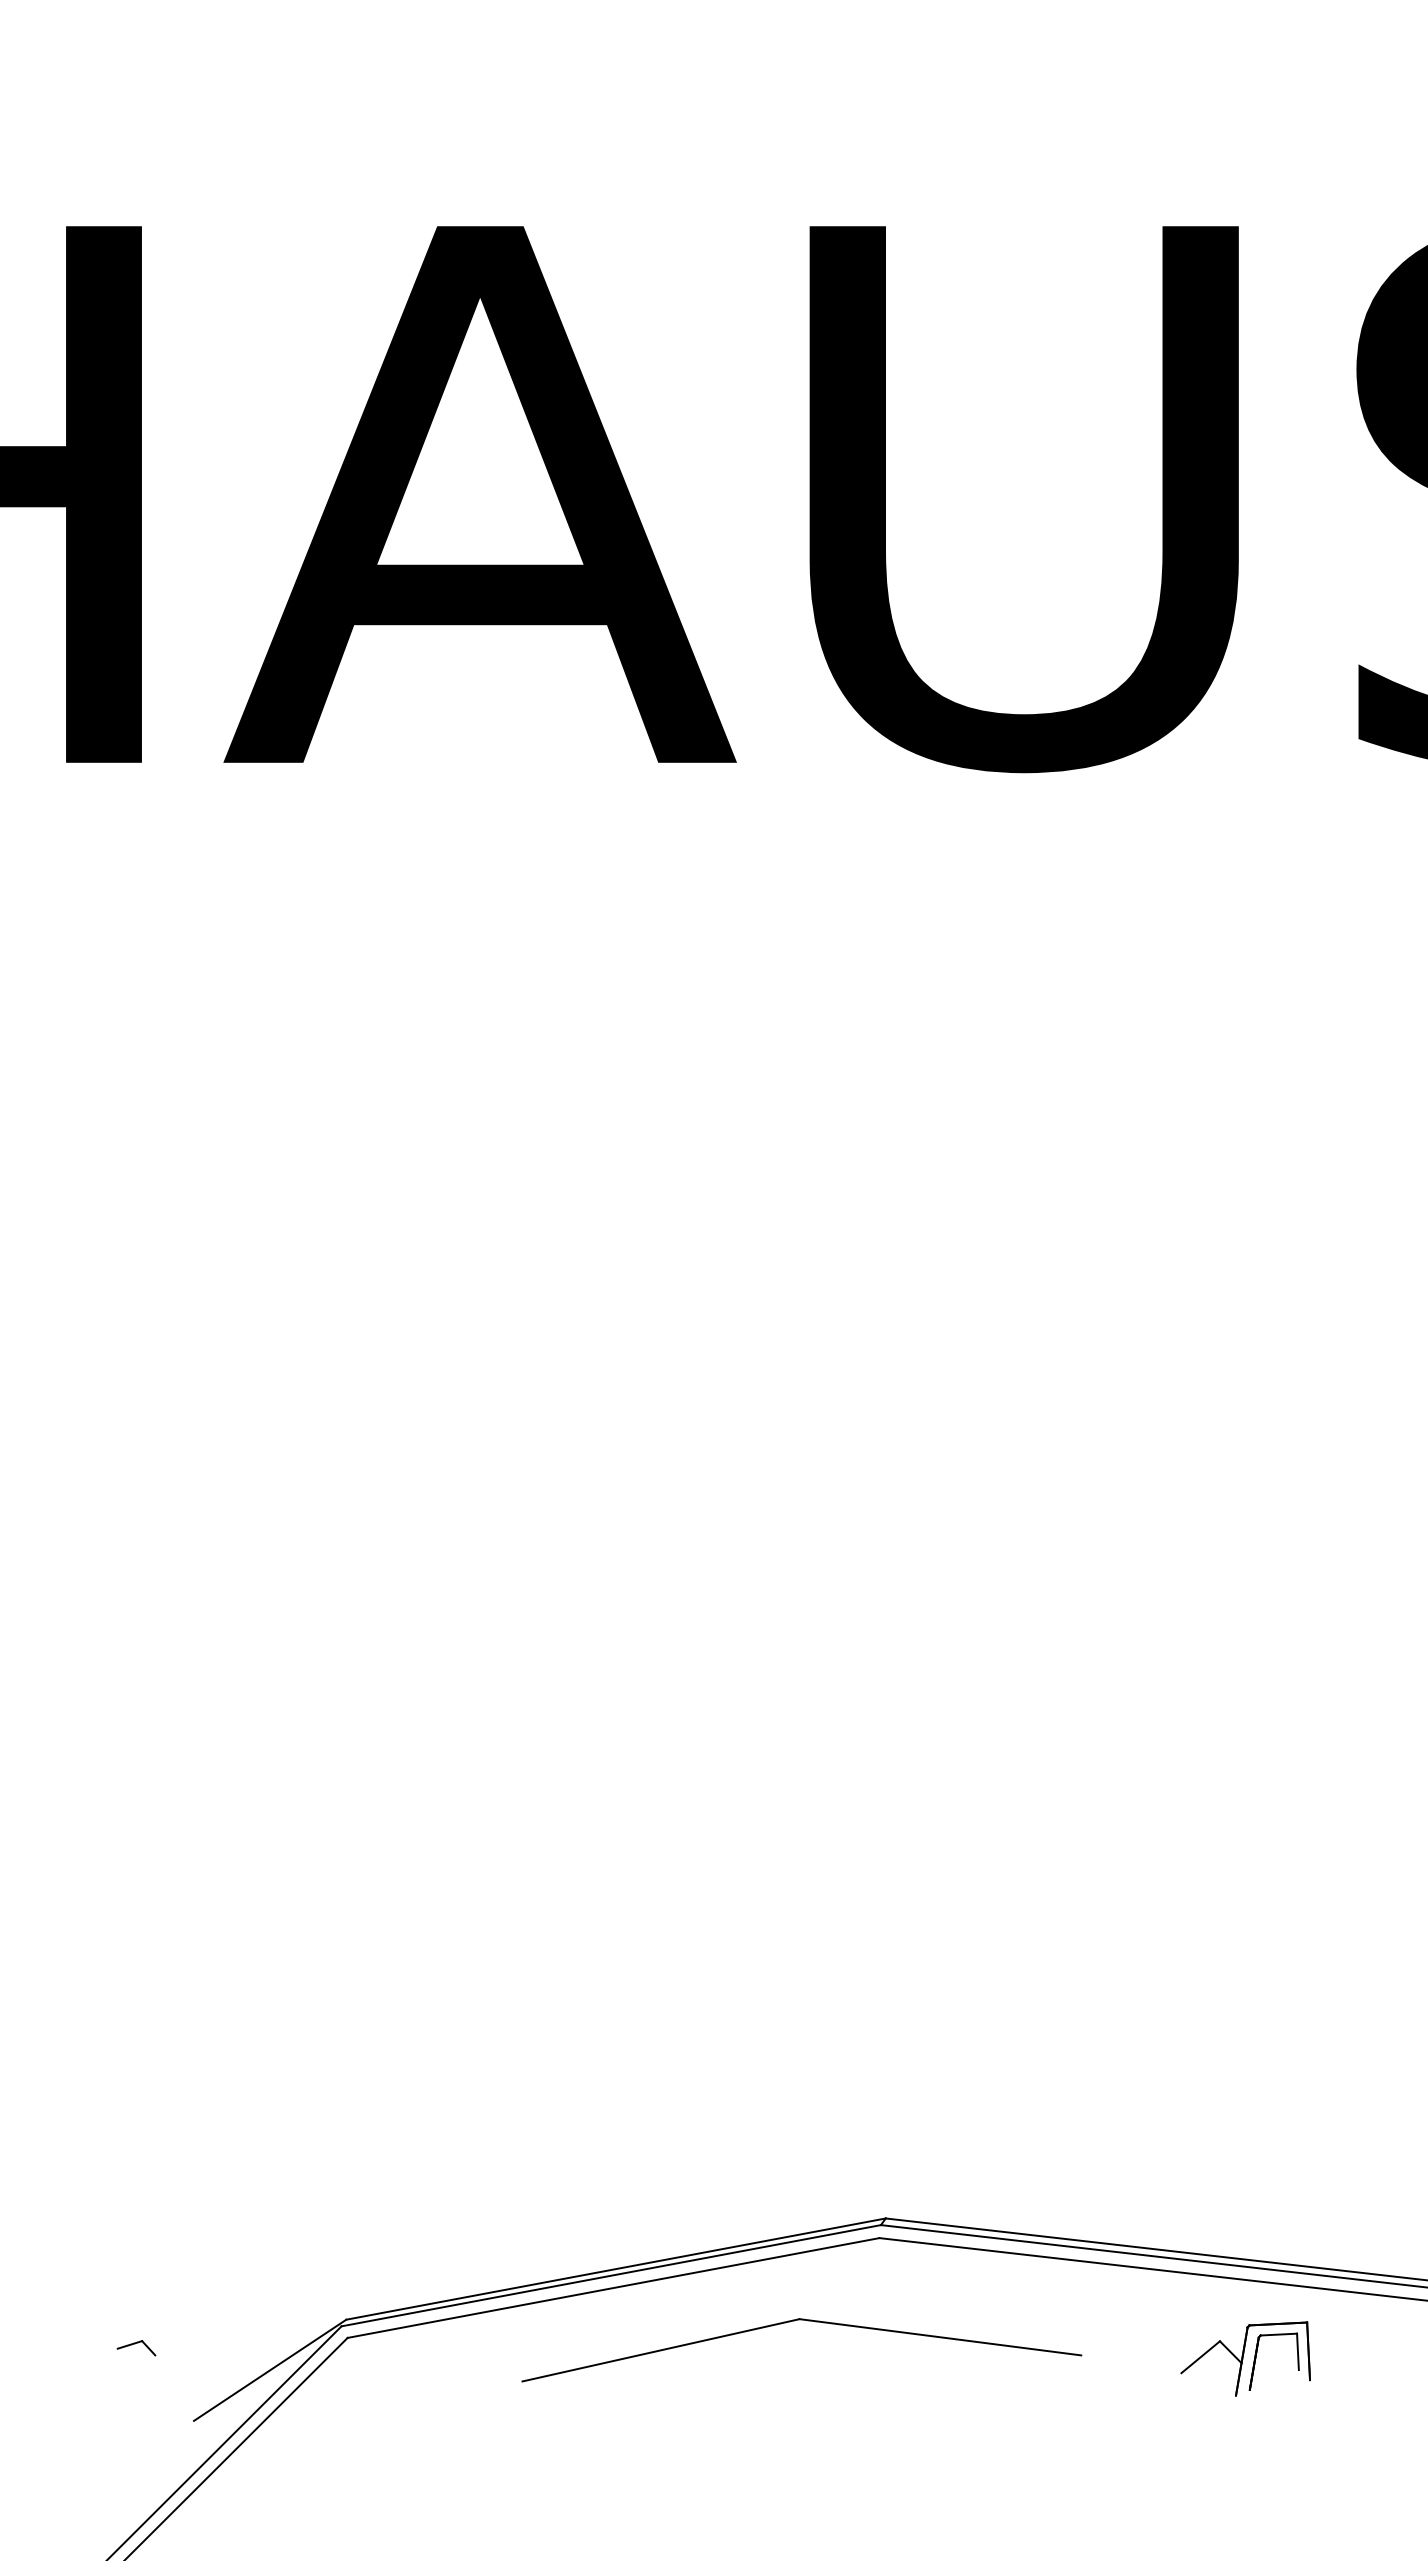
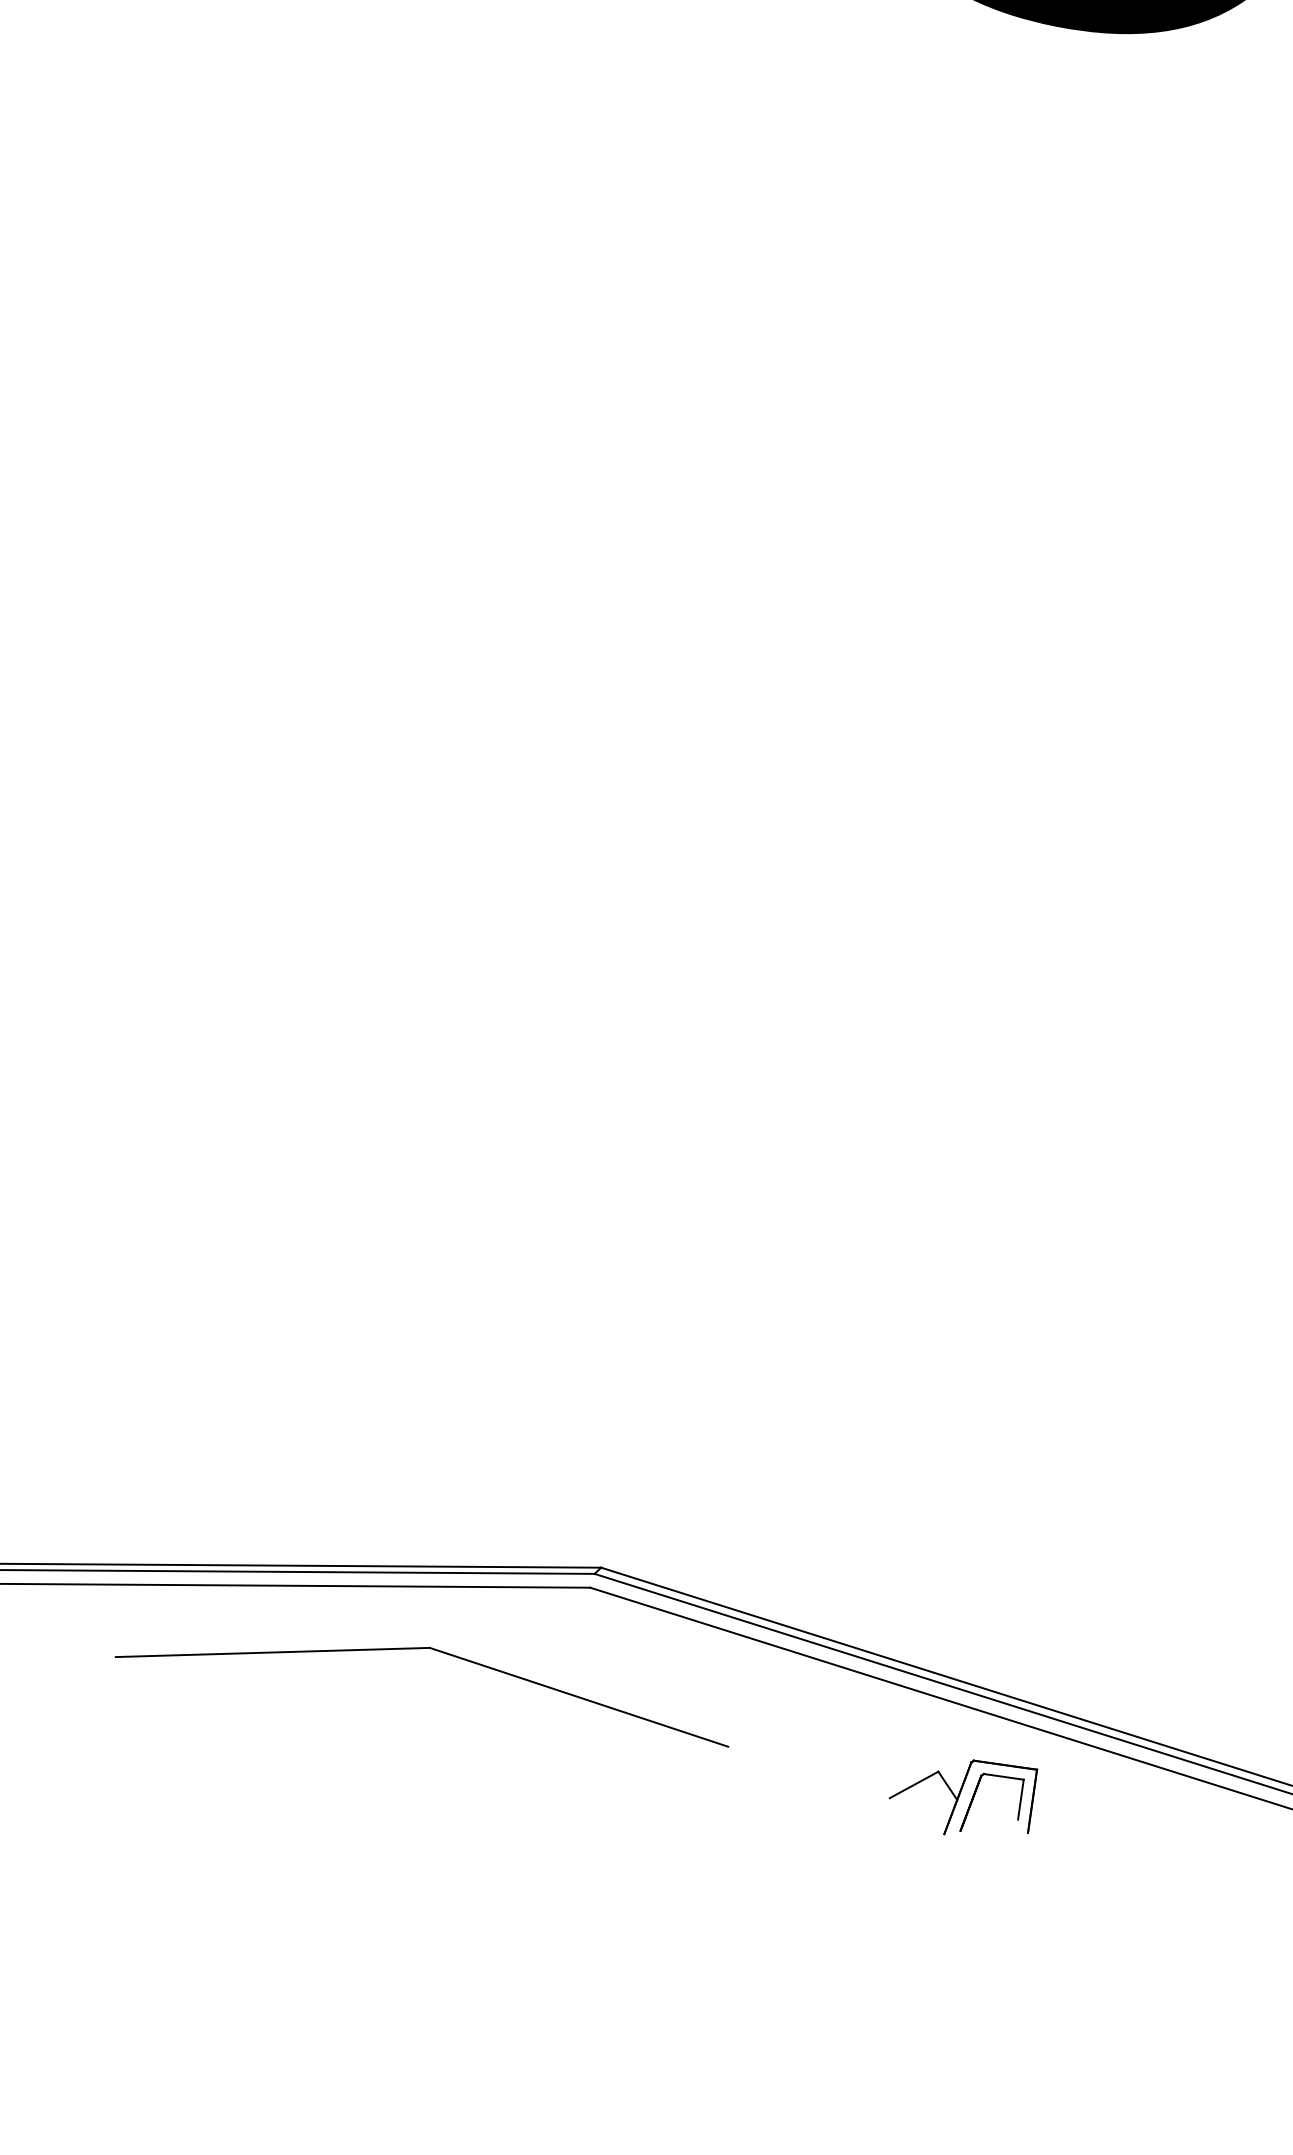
part: (807, 2321) -> (437, 1652), moved

